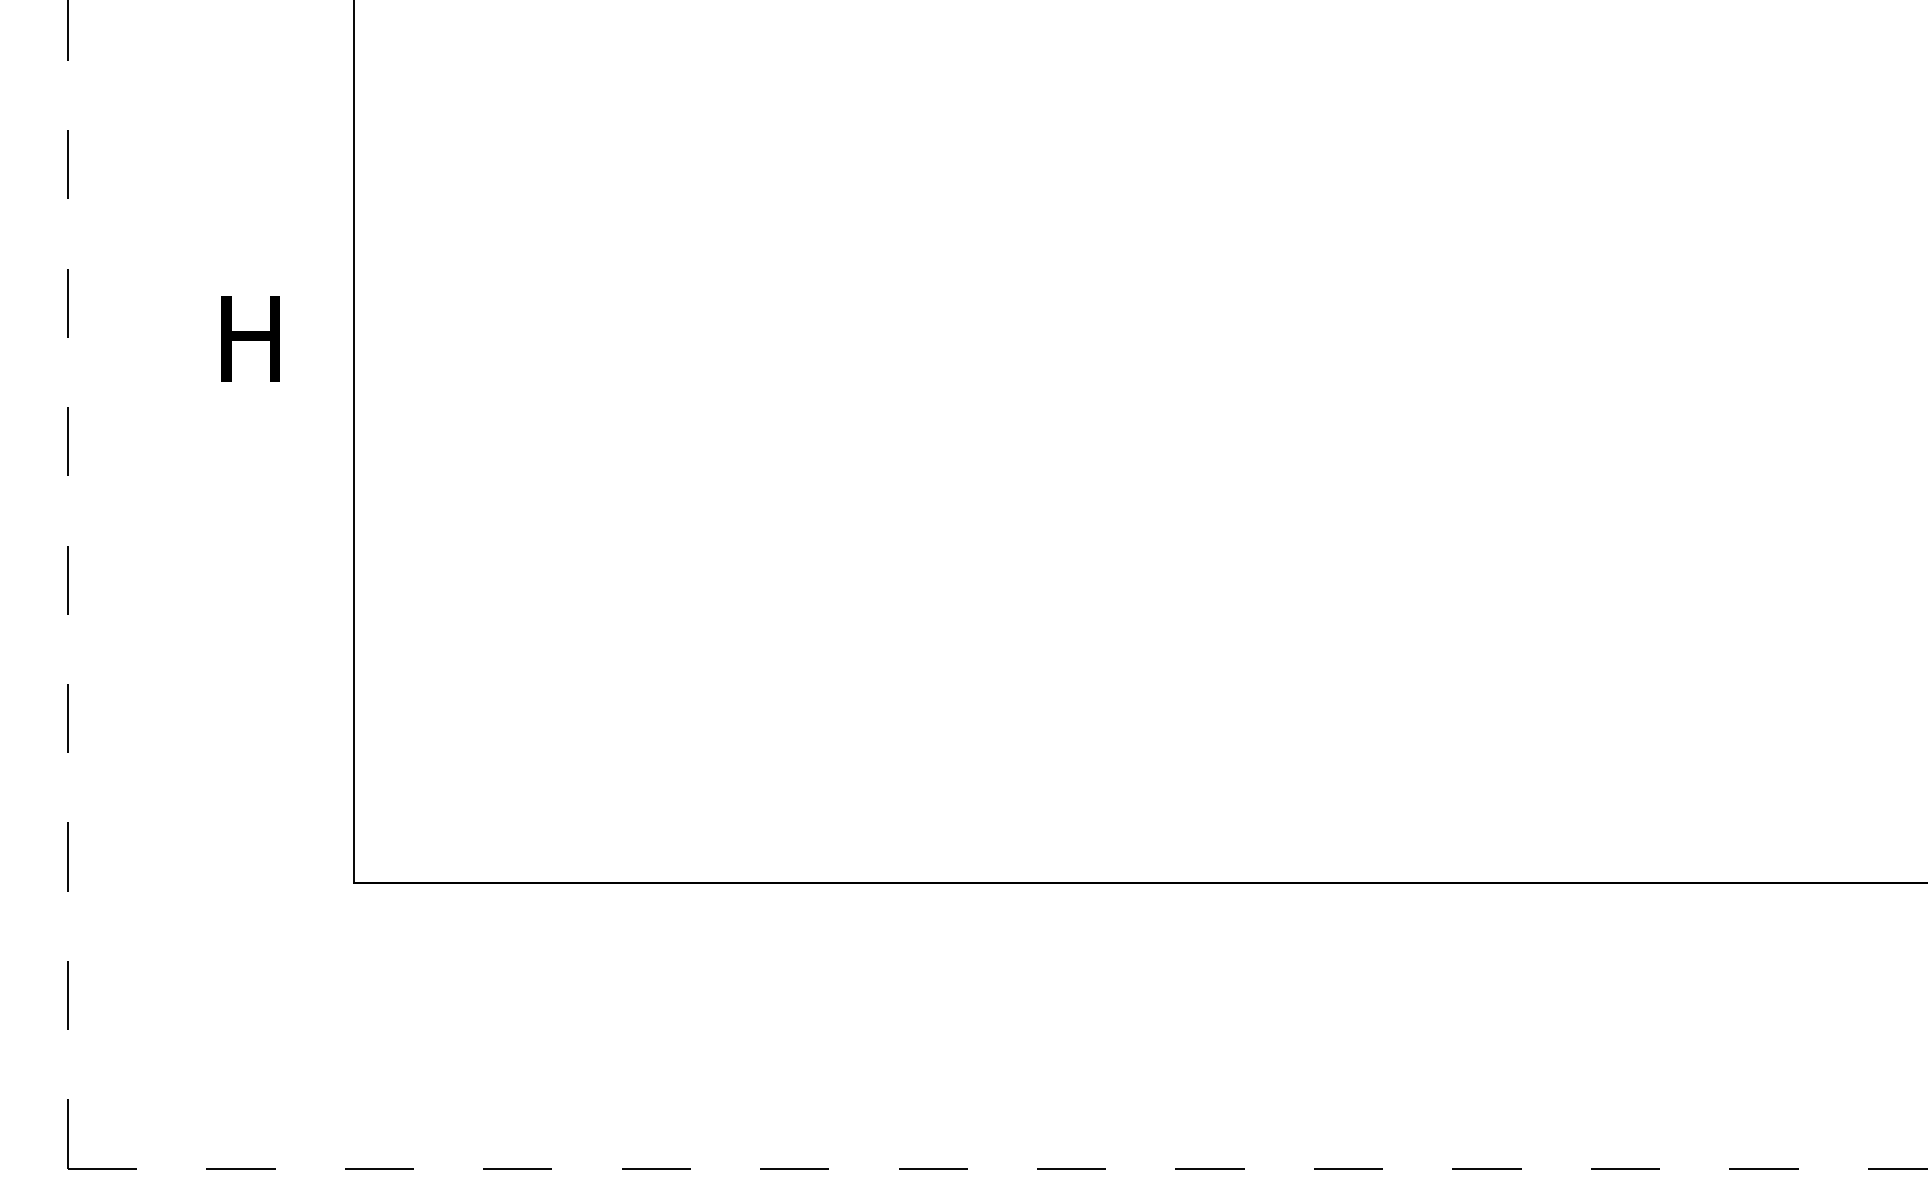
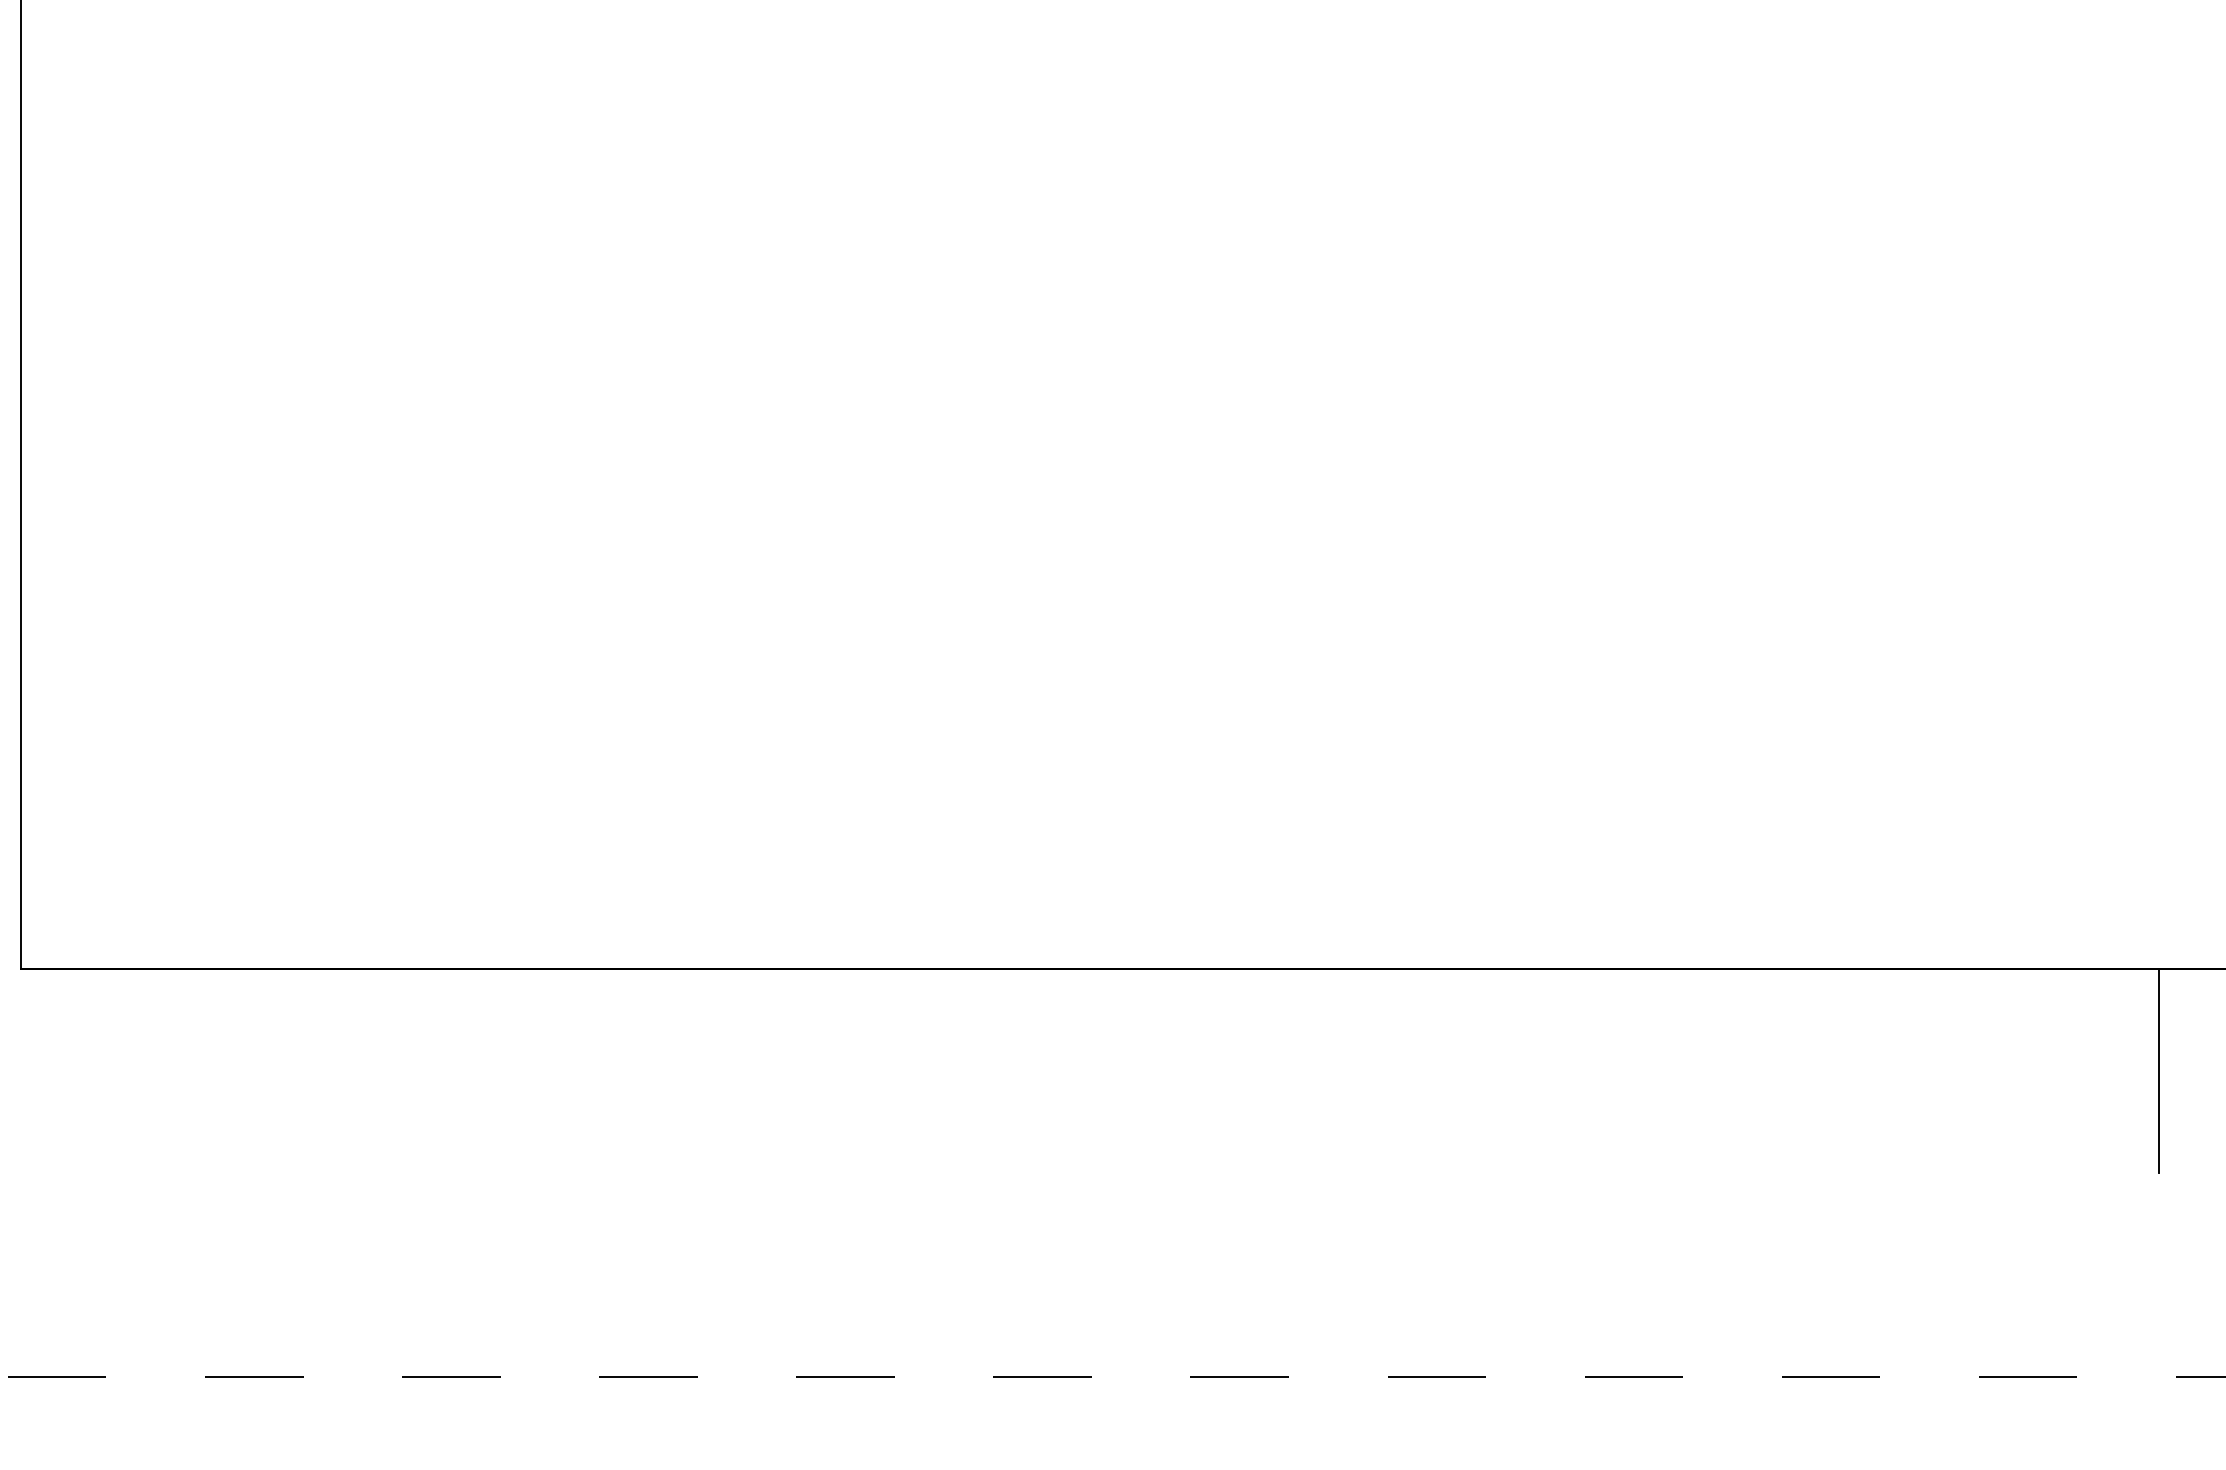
line: (1855, 953) -> (2158, 1070), added

